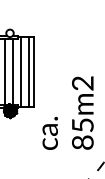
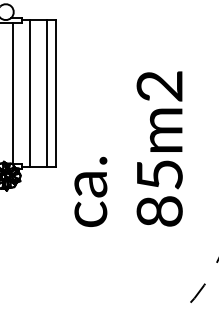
text: (67, 112) -> (127, 147), moved

